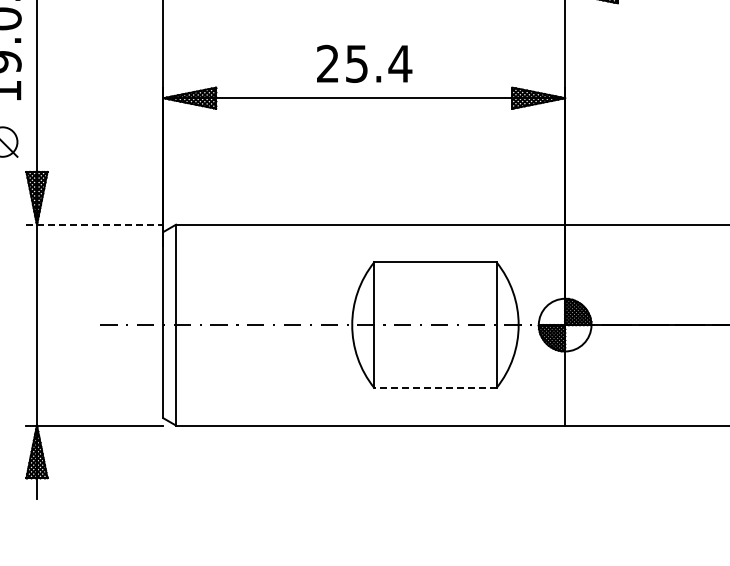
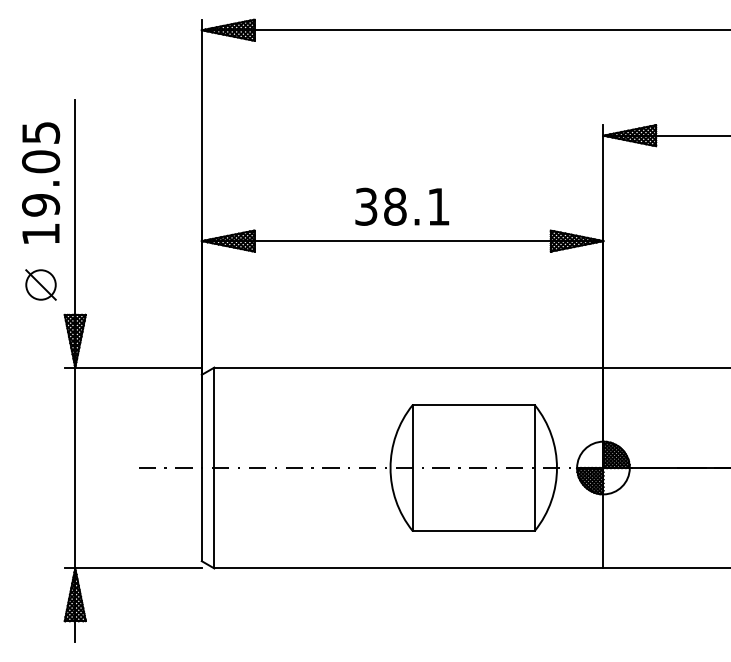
text: (364, 63) -> (402, 206), 25.4 -> 38.1
line: (95, 224) -> (133, 367), dashed -> solid
line: (435, 387) -> (473, 530), dashed -> solid

